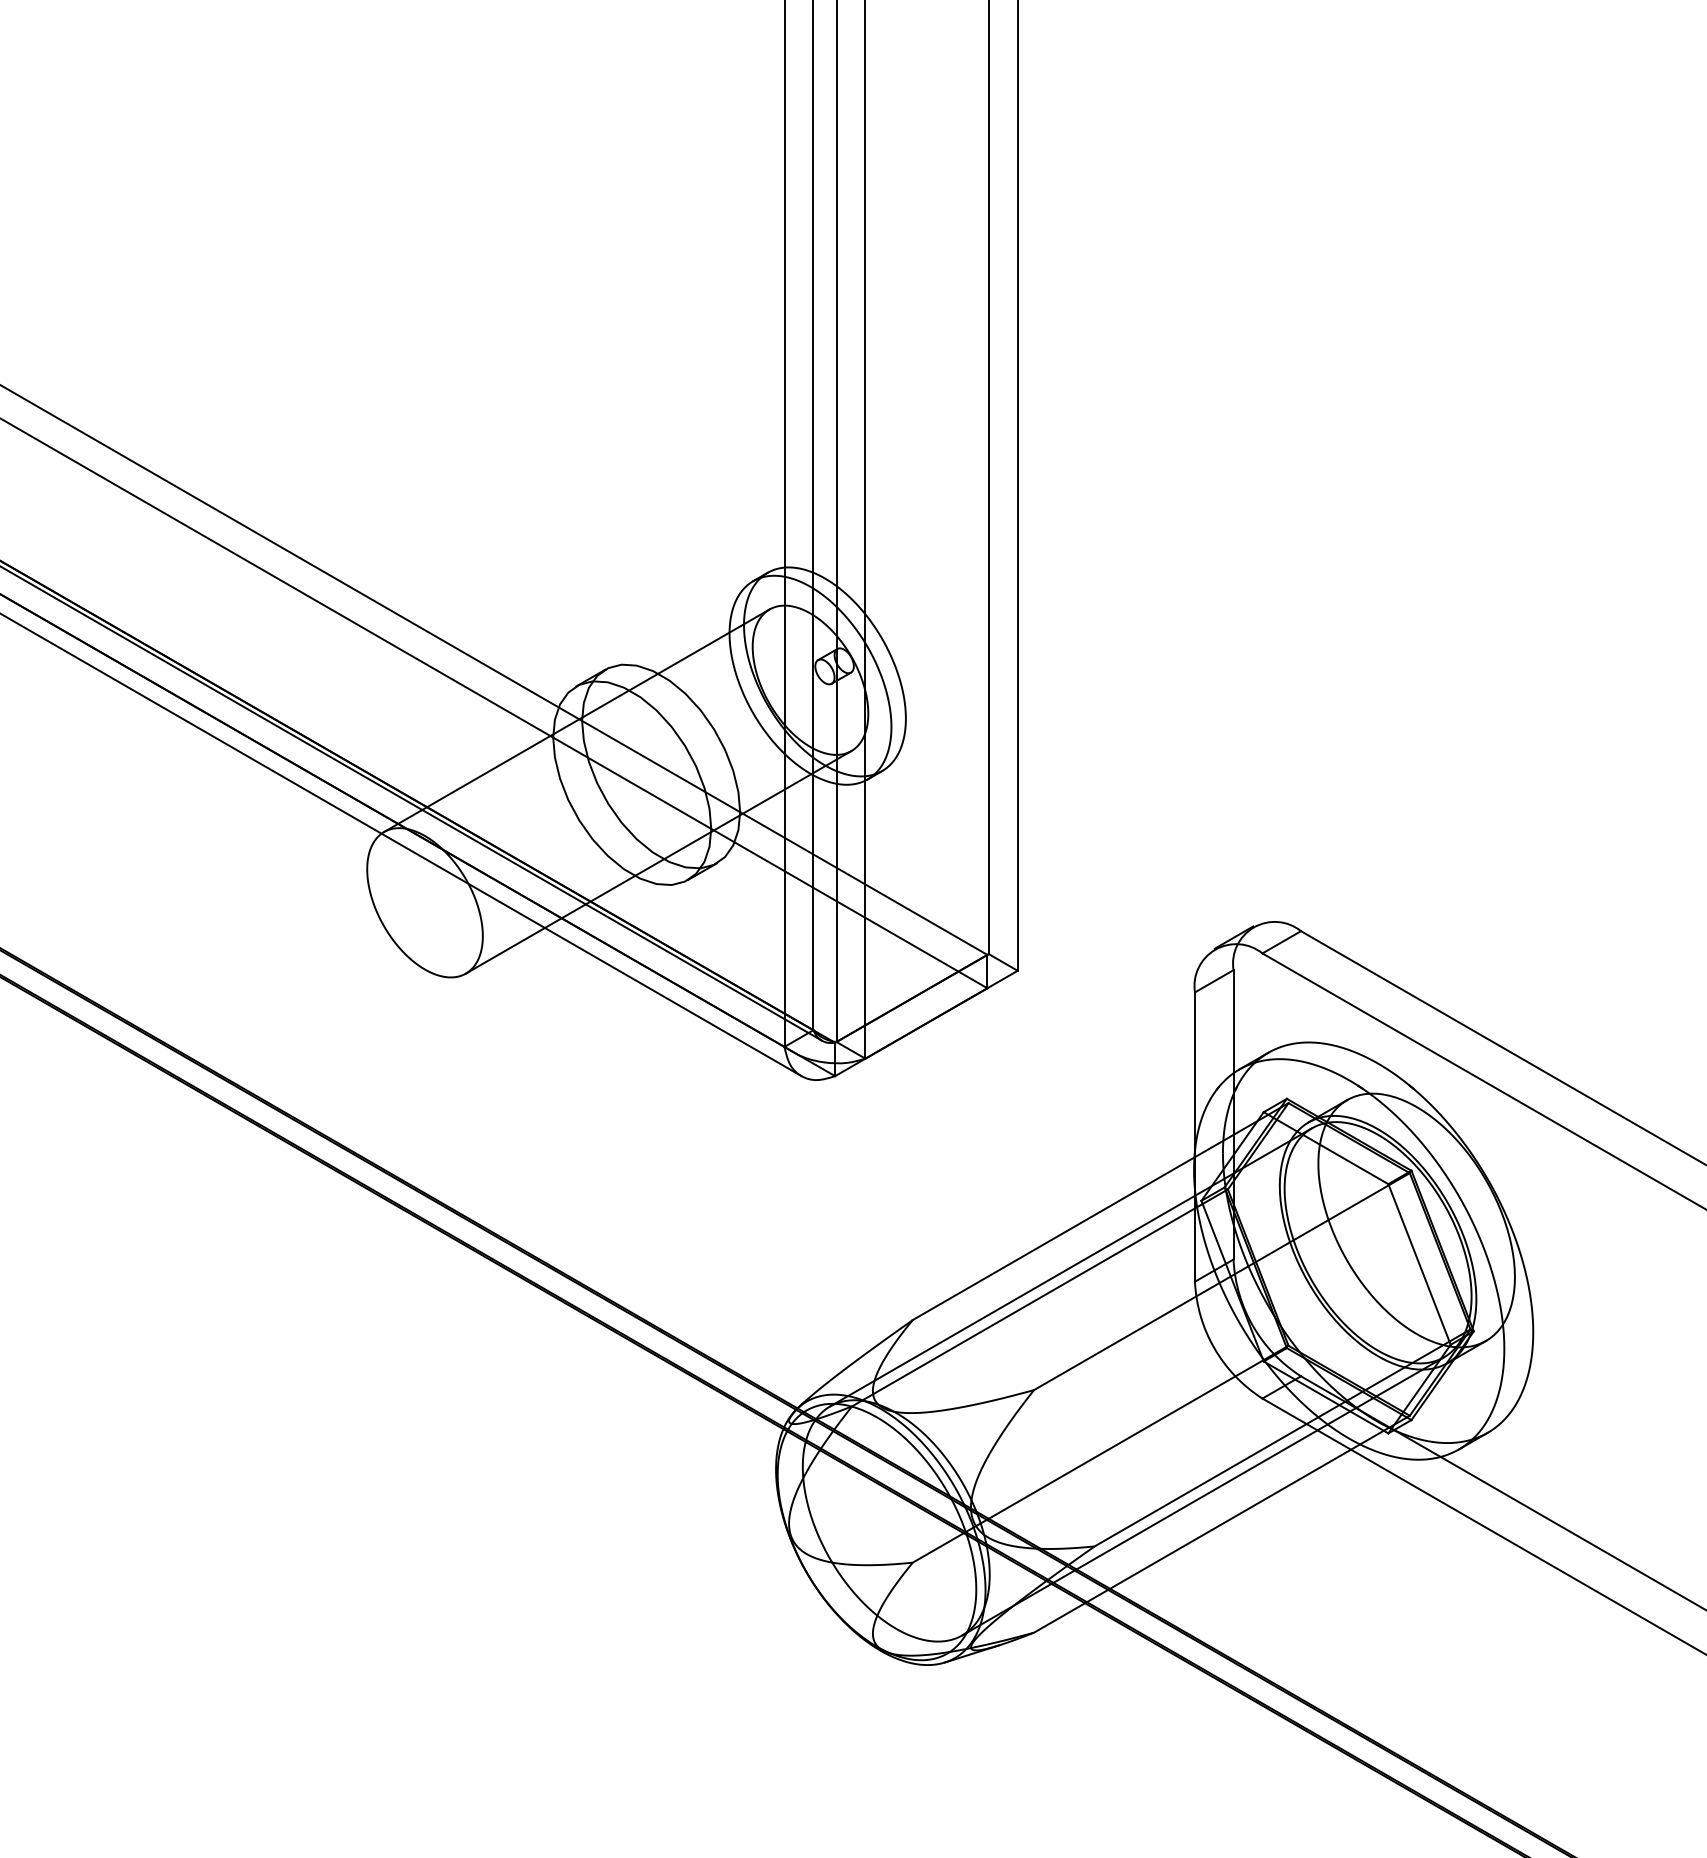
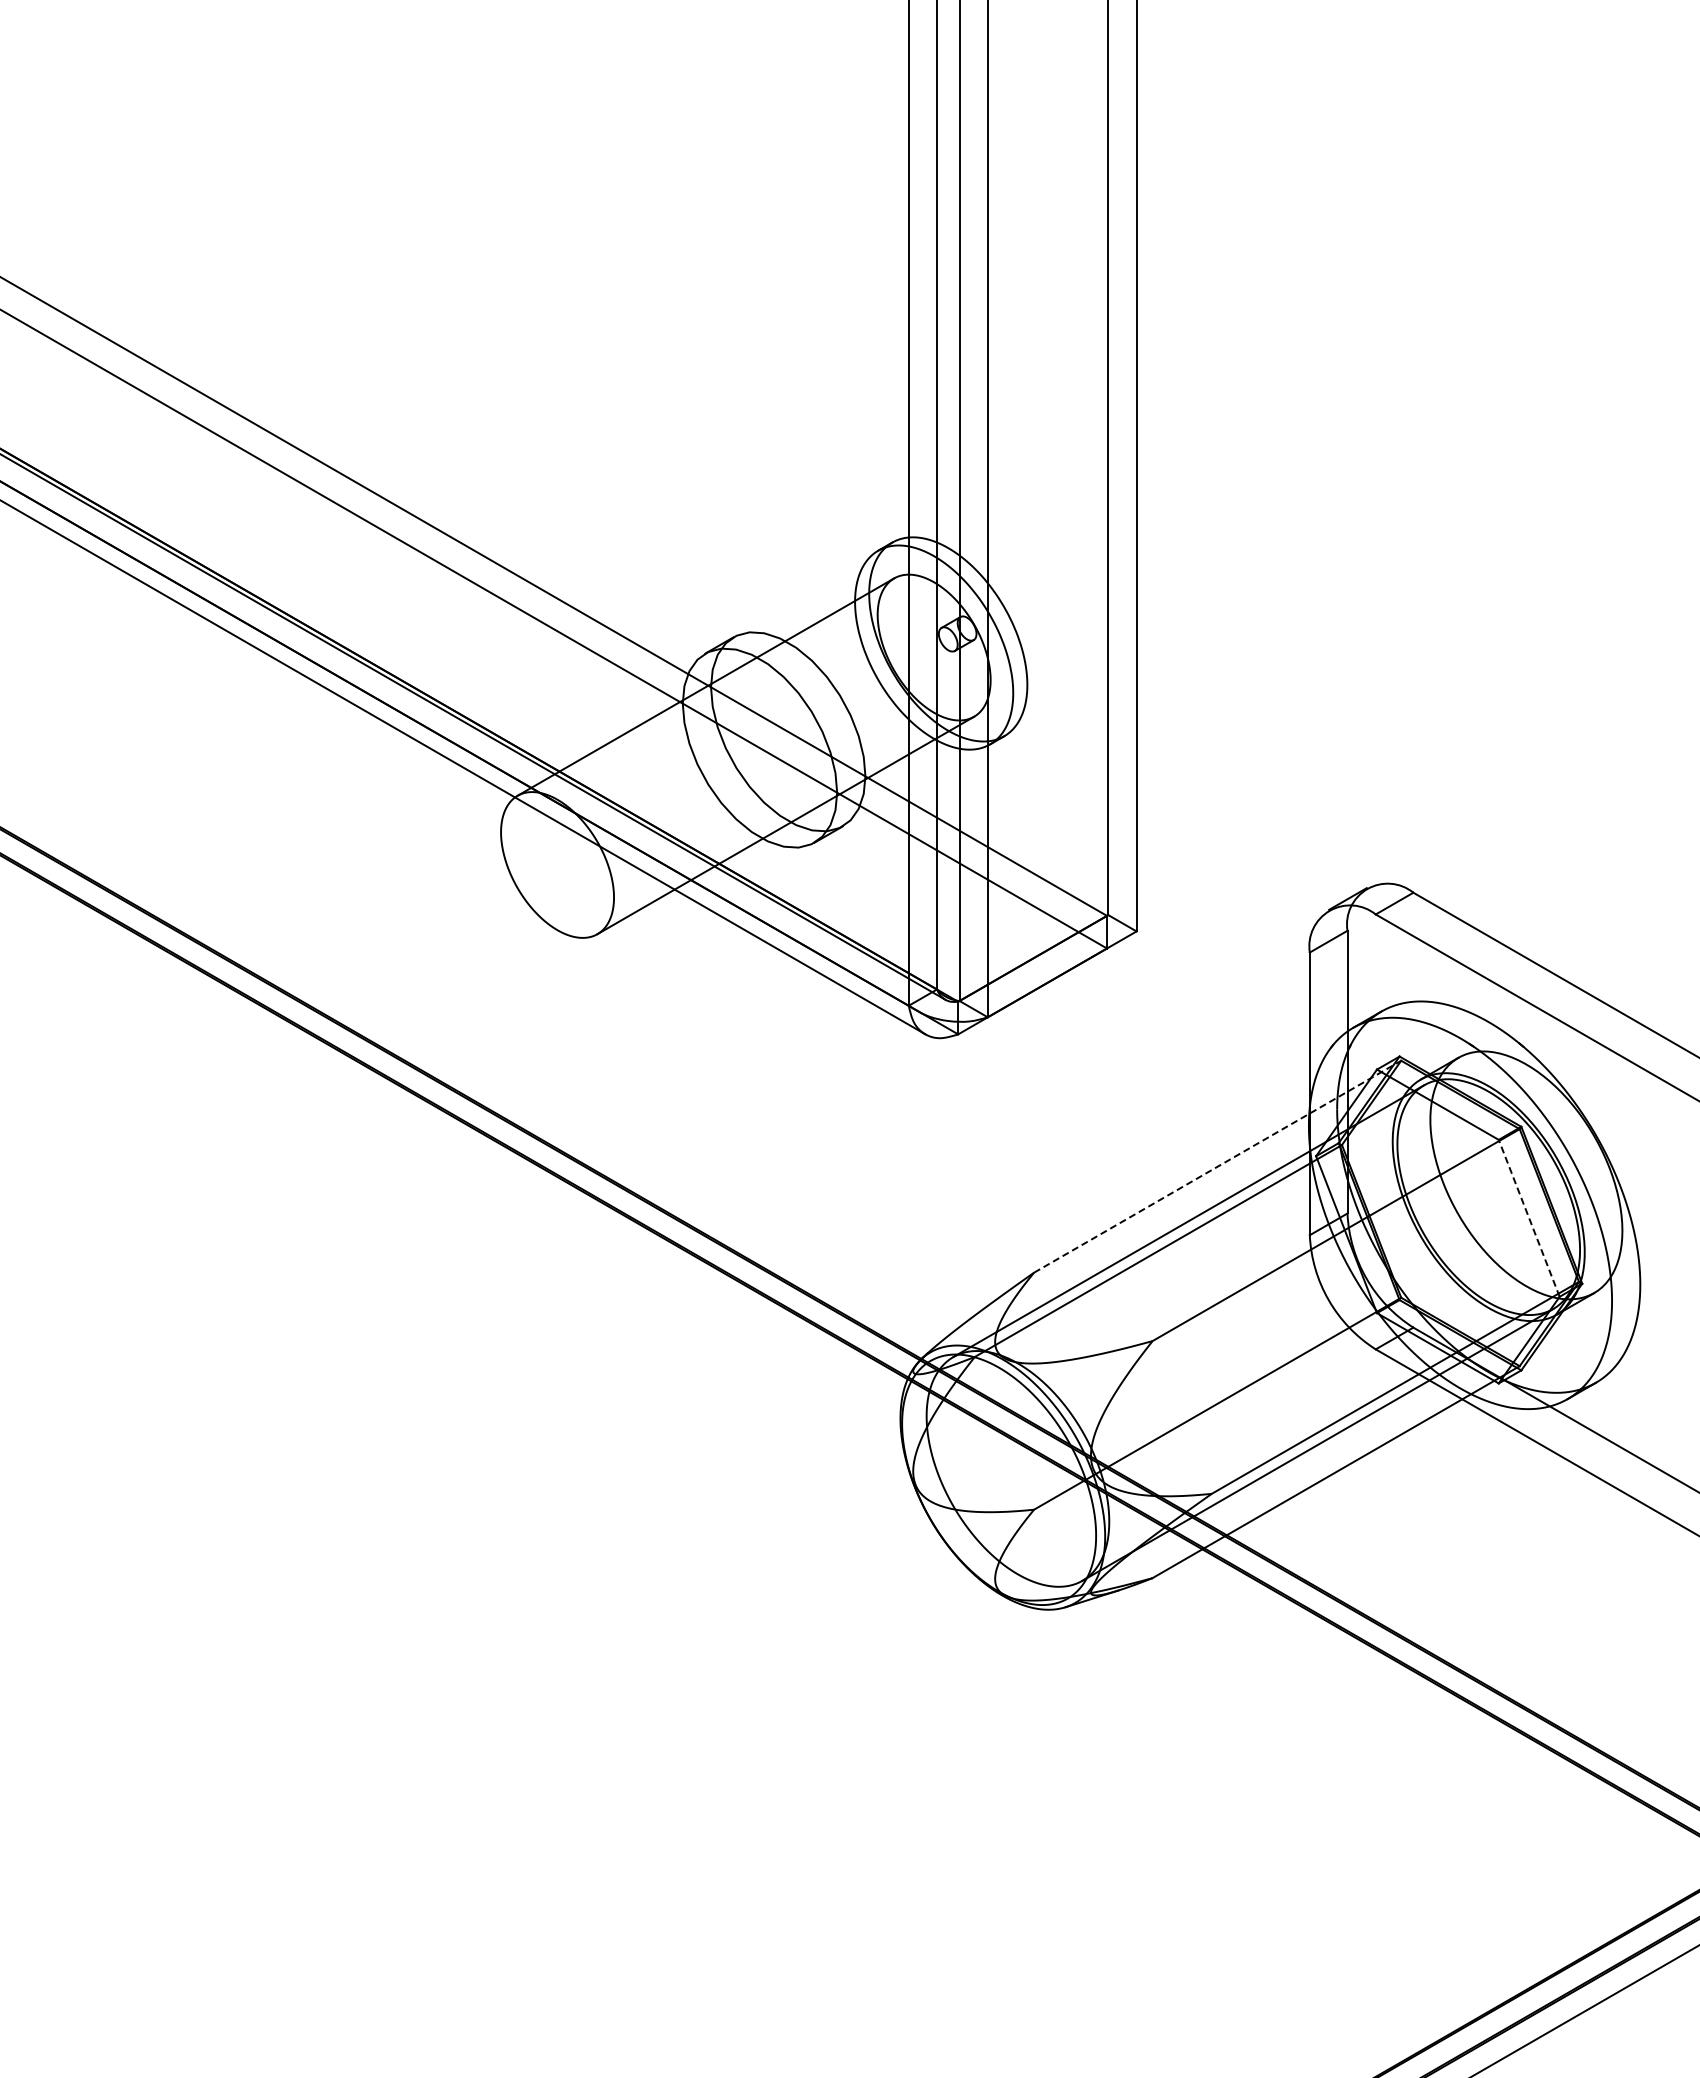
line: (1100, 1211) -> (1217, 1166), solid -> dashed
line: (1419, 1263) -> (1529, 1217), solid -> dashed

